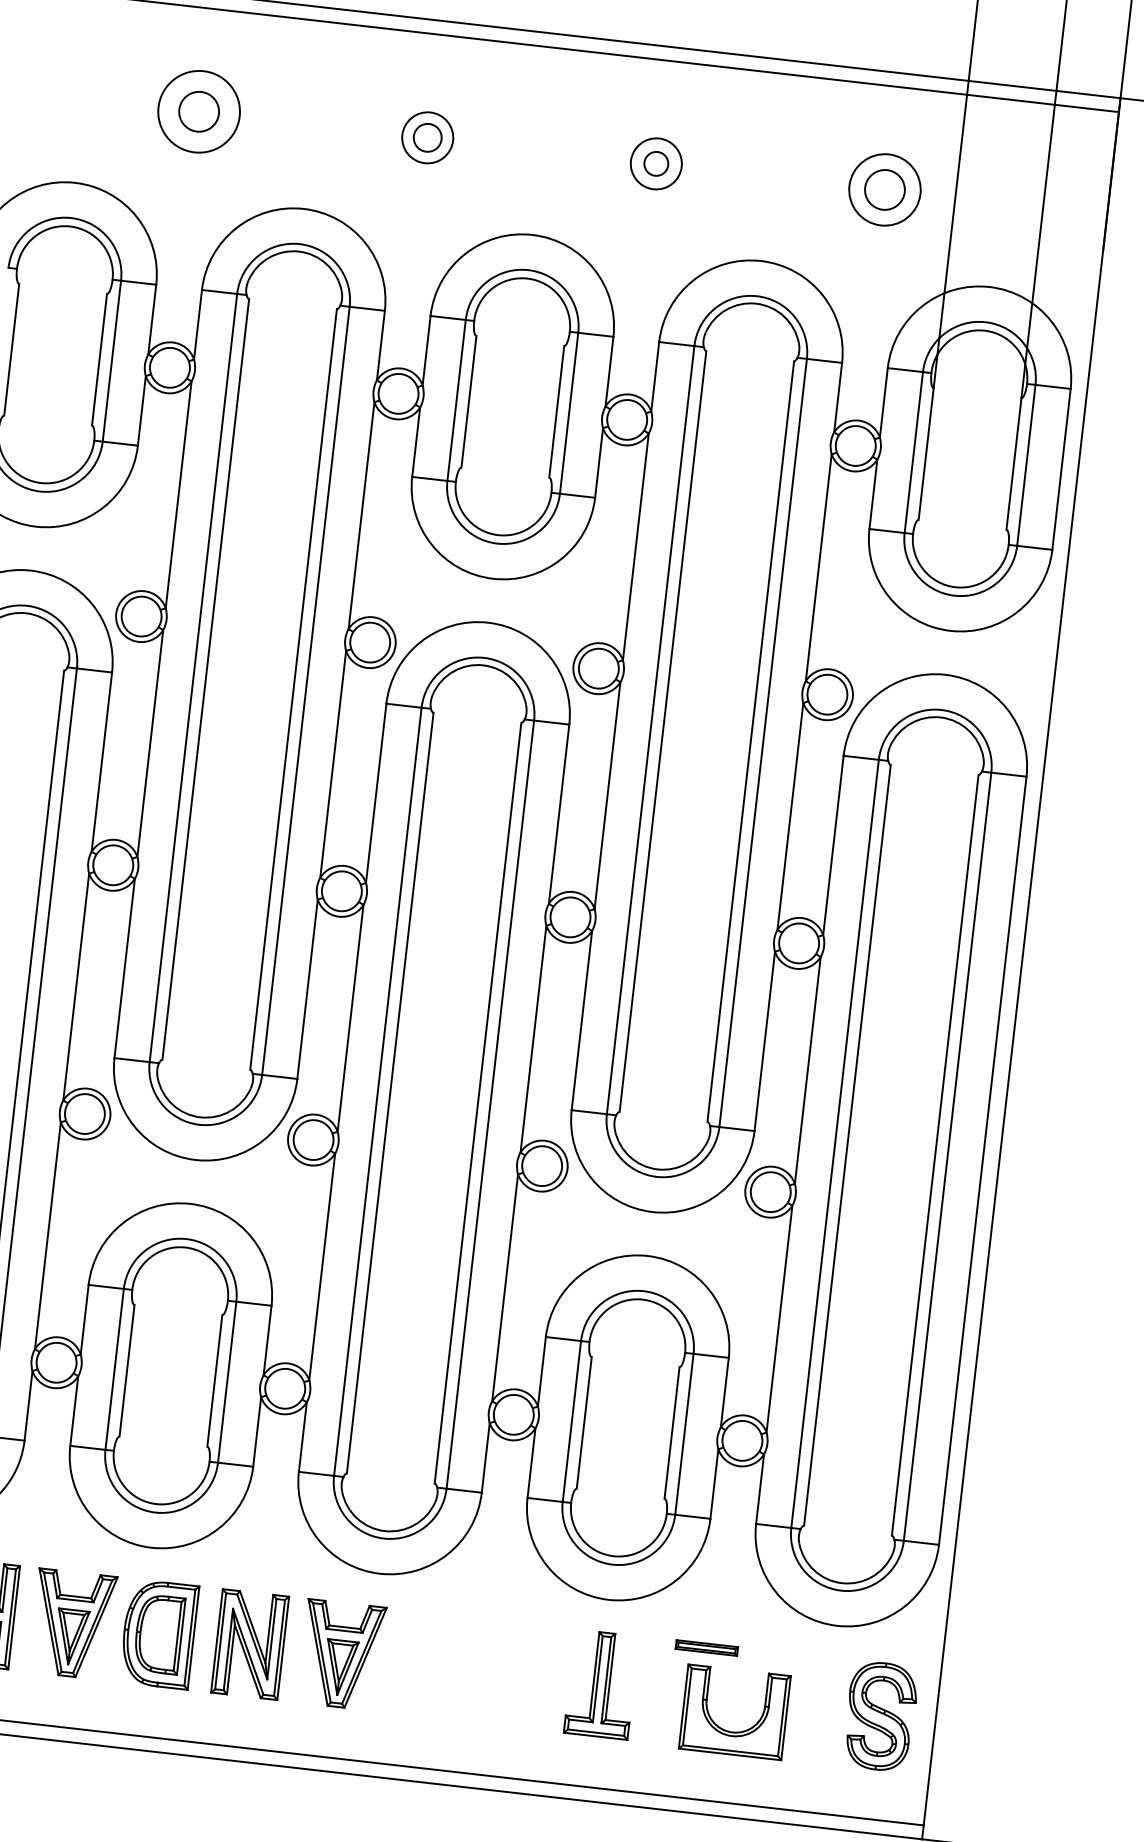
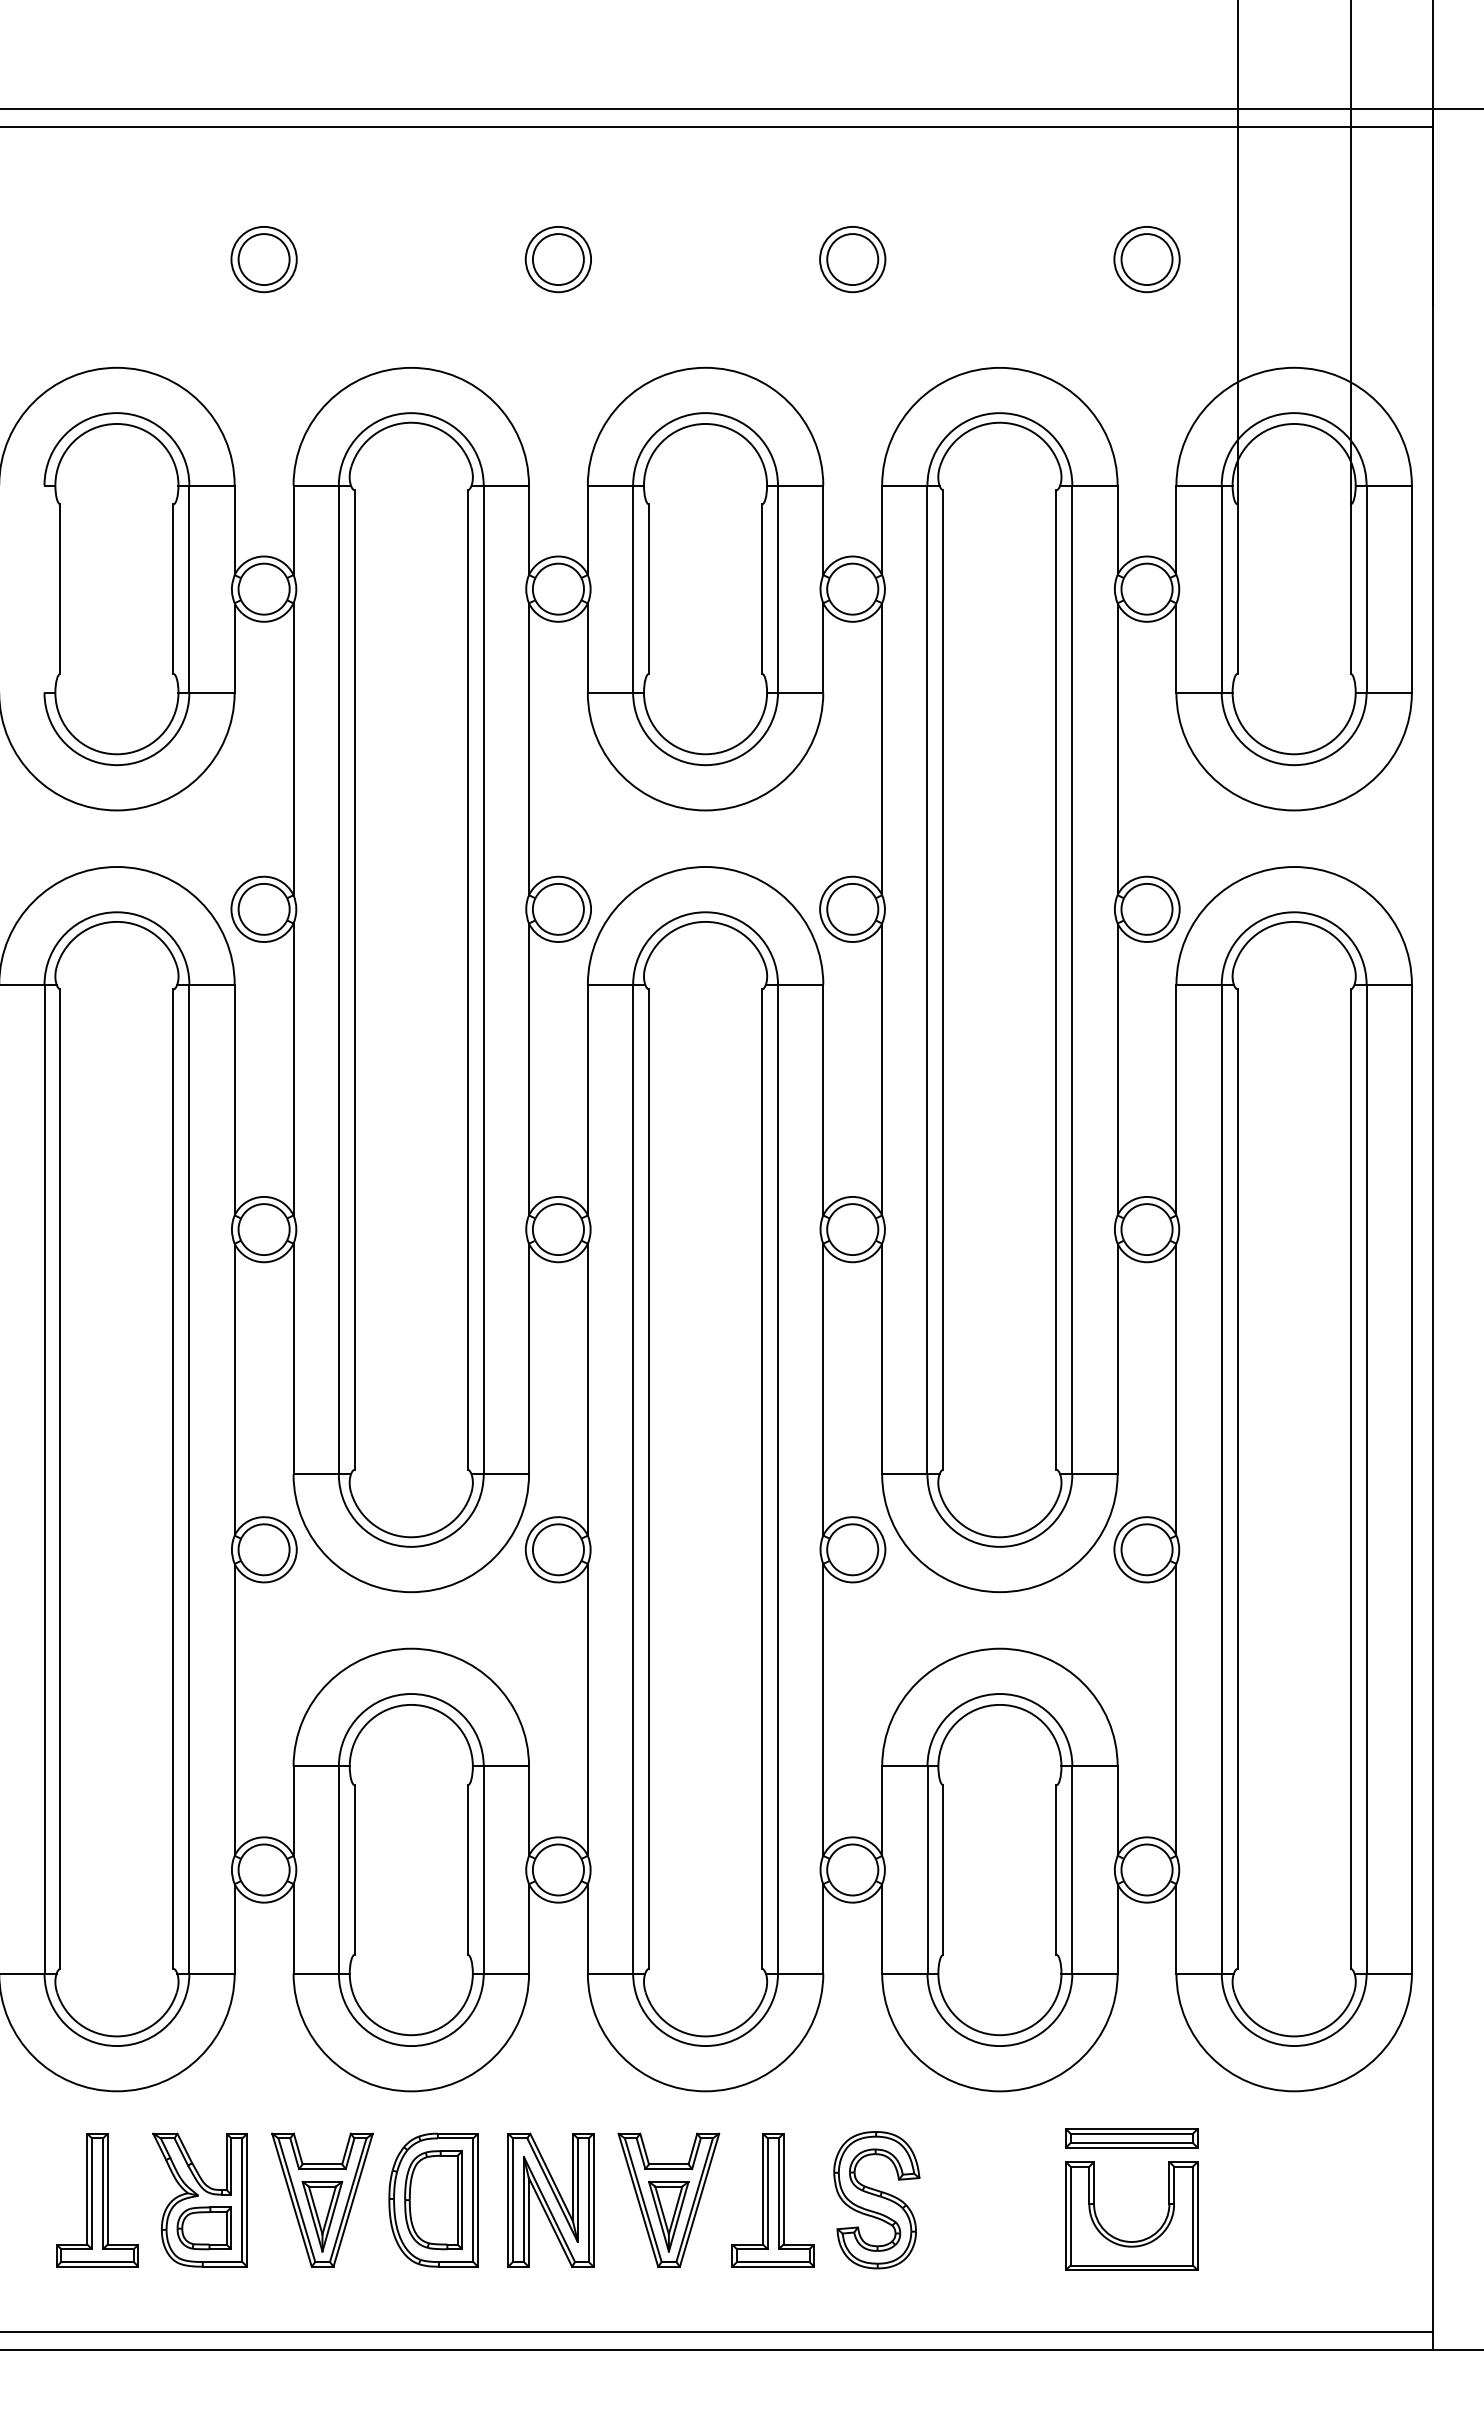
circle: (198, 111) -> (263, 259), size x0.62
circle: (427, 137) -> (557, 259), size x1.43
circle: (656, 163) -> (852, 259), size x1.67
circle: (884, 189) -> (1146, 259), size x0.71
part: (706, 1648) -> (1131, 2138), size x1.67
part: (600, 1684) -> (772, 2200), moved
part: (880, 1716) -> (876, 2200), moved
part: (730, 1731) -> (1128, 2240), moved

